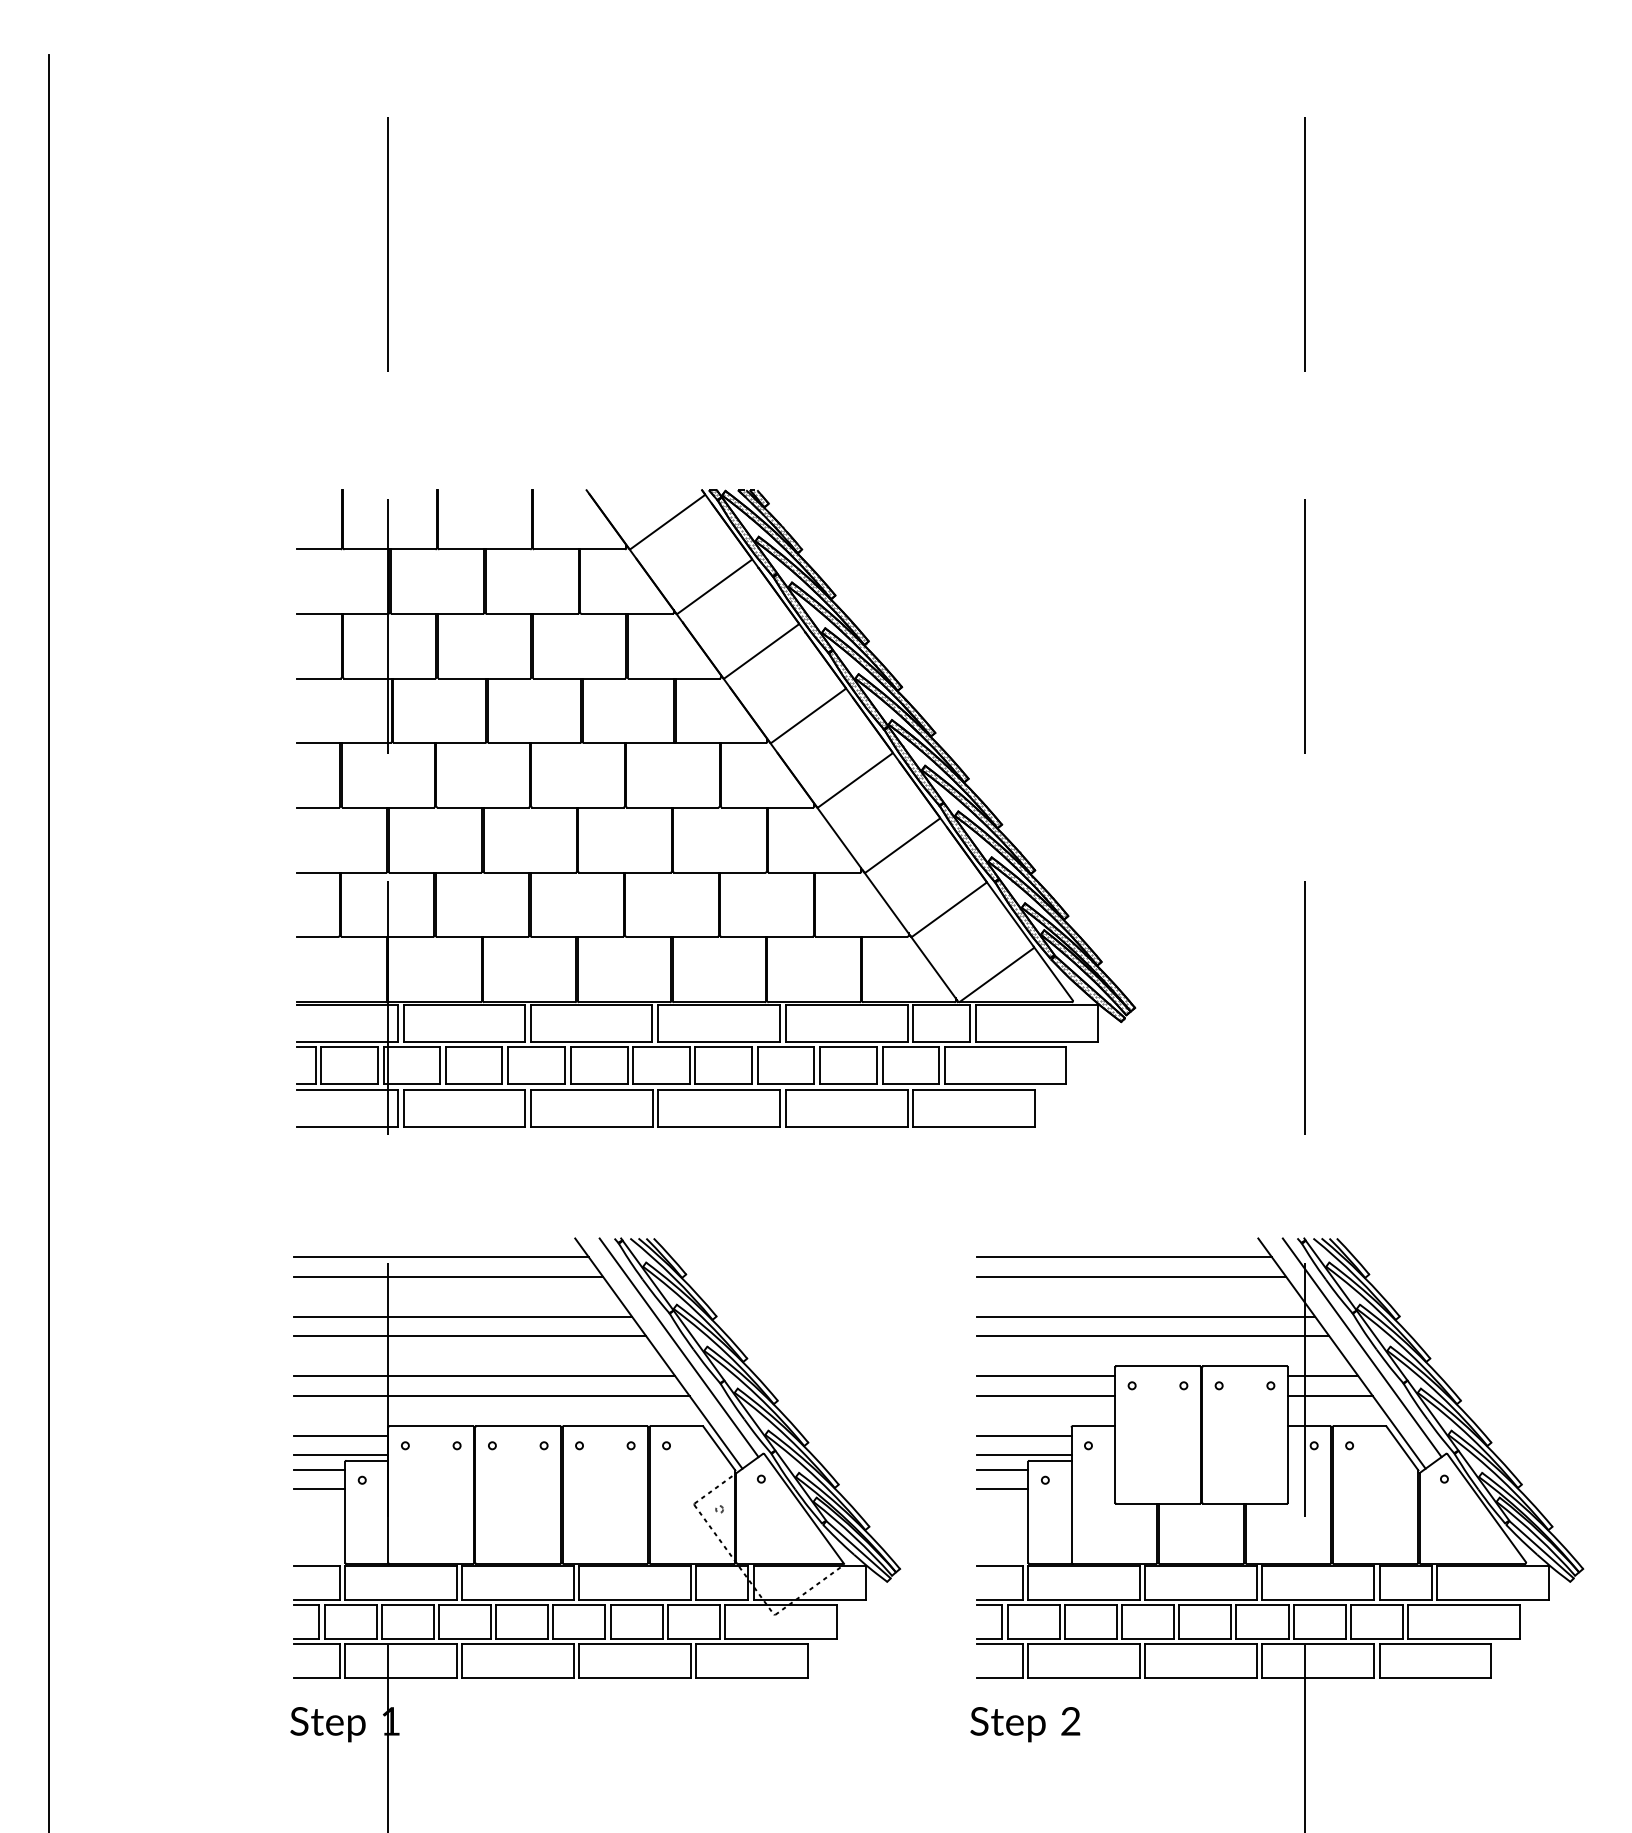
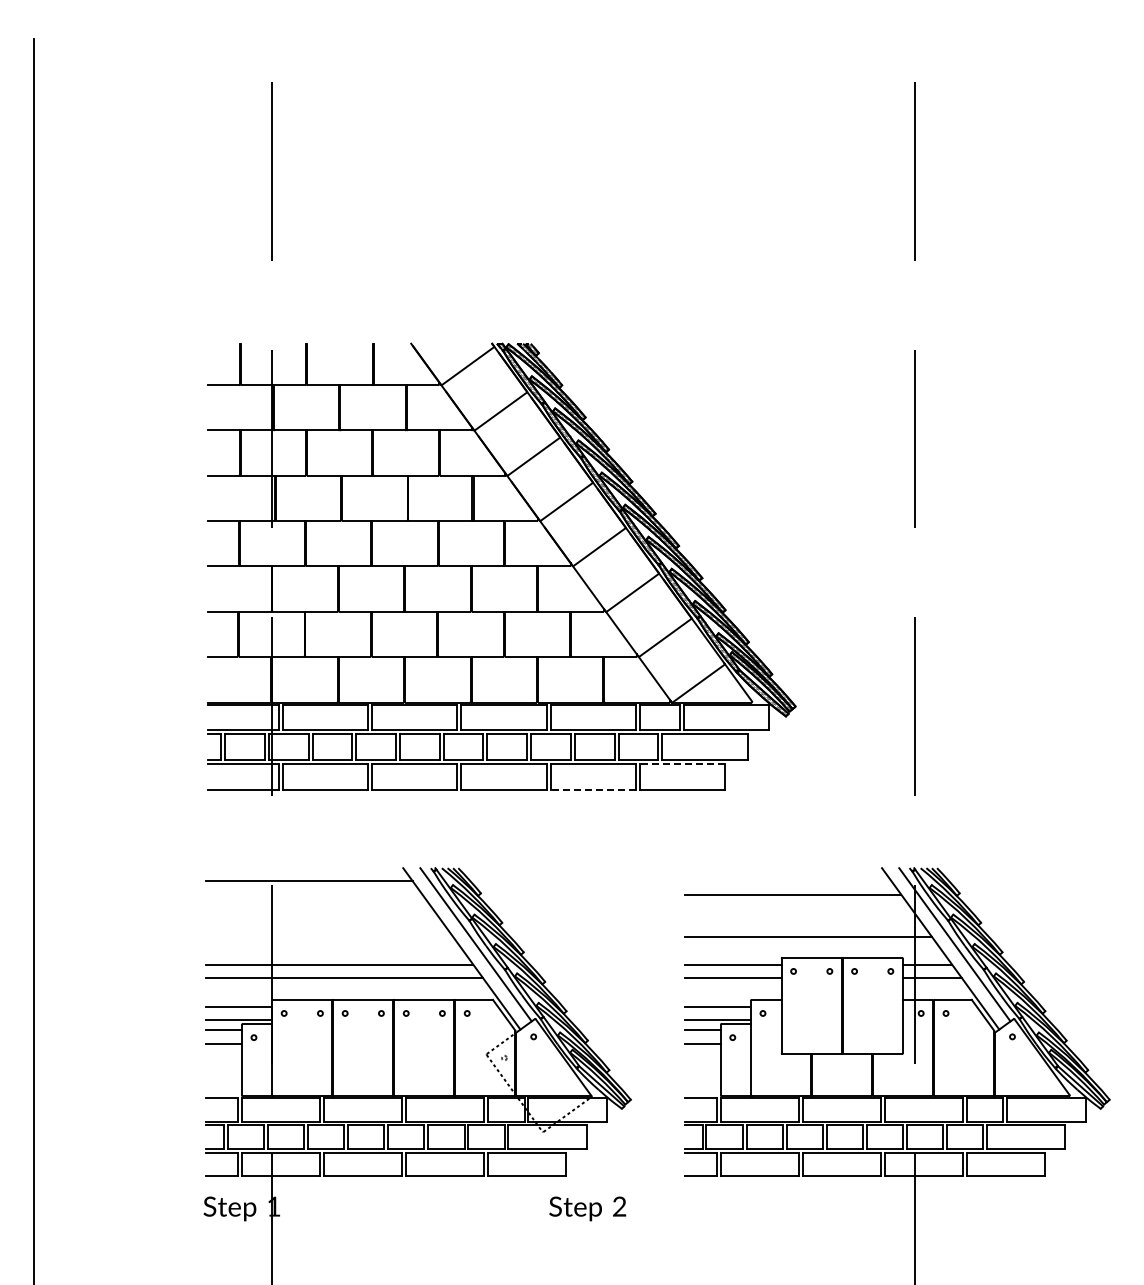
line: (973, 1090) -> (682, 764), solid -> dashed
line: (846, 1126) -> (593, 789), solid -> dashed
line: (1123, 1257) -> (787, 881), removed
line: (448, 1276) -> (314, 894), removed
line: (462, 1315) -> (324, 922), removed
line: (1144, 1315) -> (802, 922), removed
line: (470, 1335) -> (329, 936), removed
text: (1025, 1724) -> (587, 1208), moved

